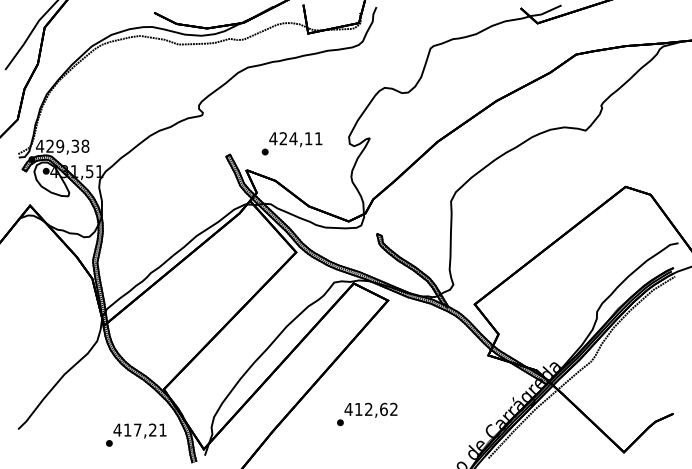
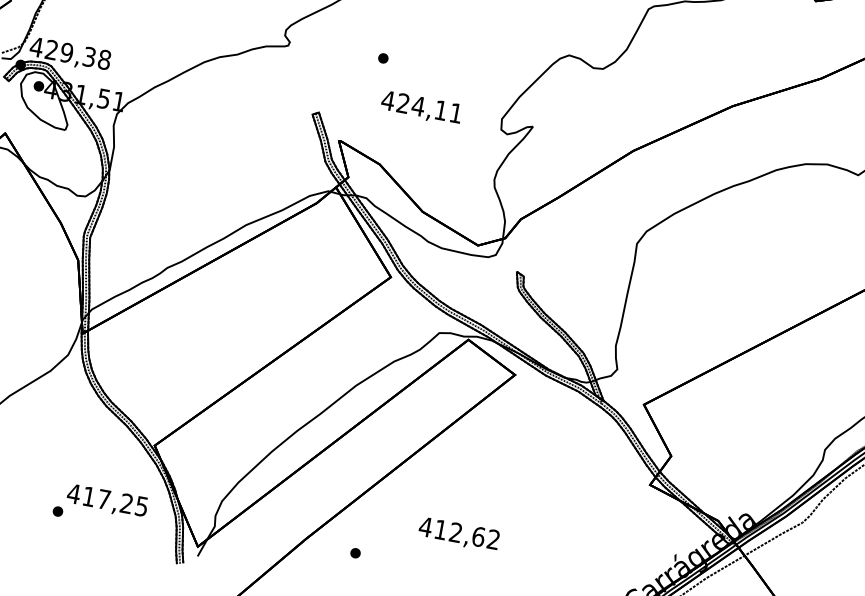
part: (264, 151) -> (382, 57), moved
part: (340, 422) -> (355, 552), moved
text: (162, 429) -> (141, 505), 417,21 -> 417,25

